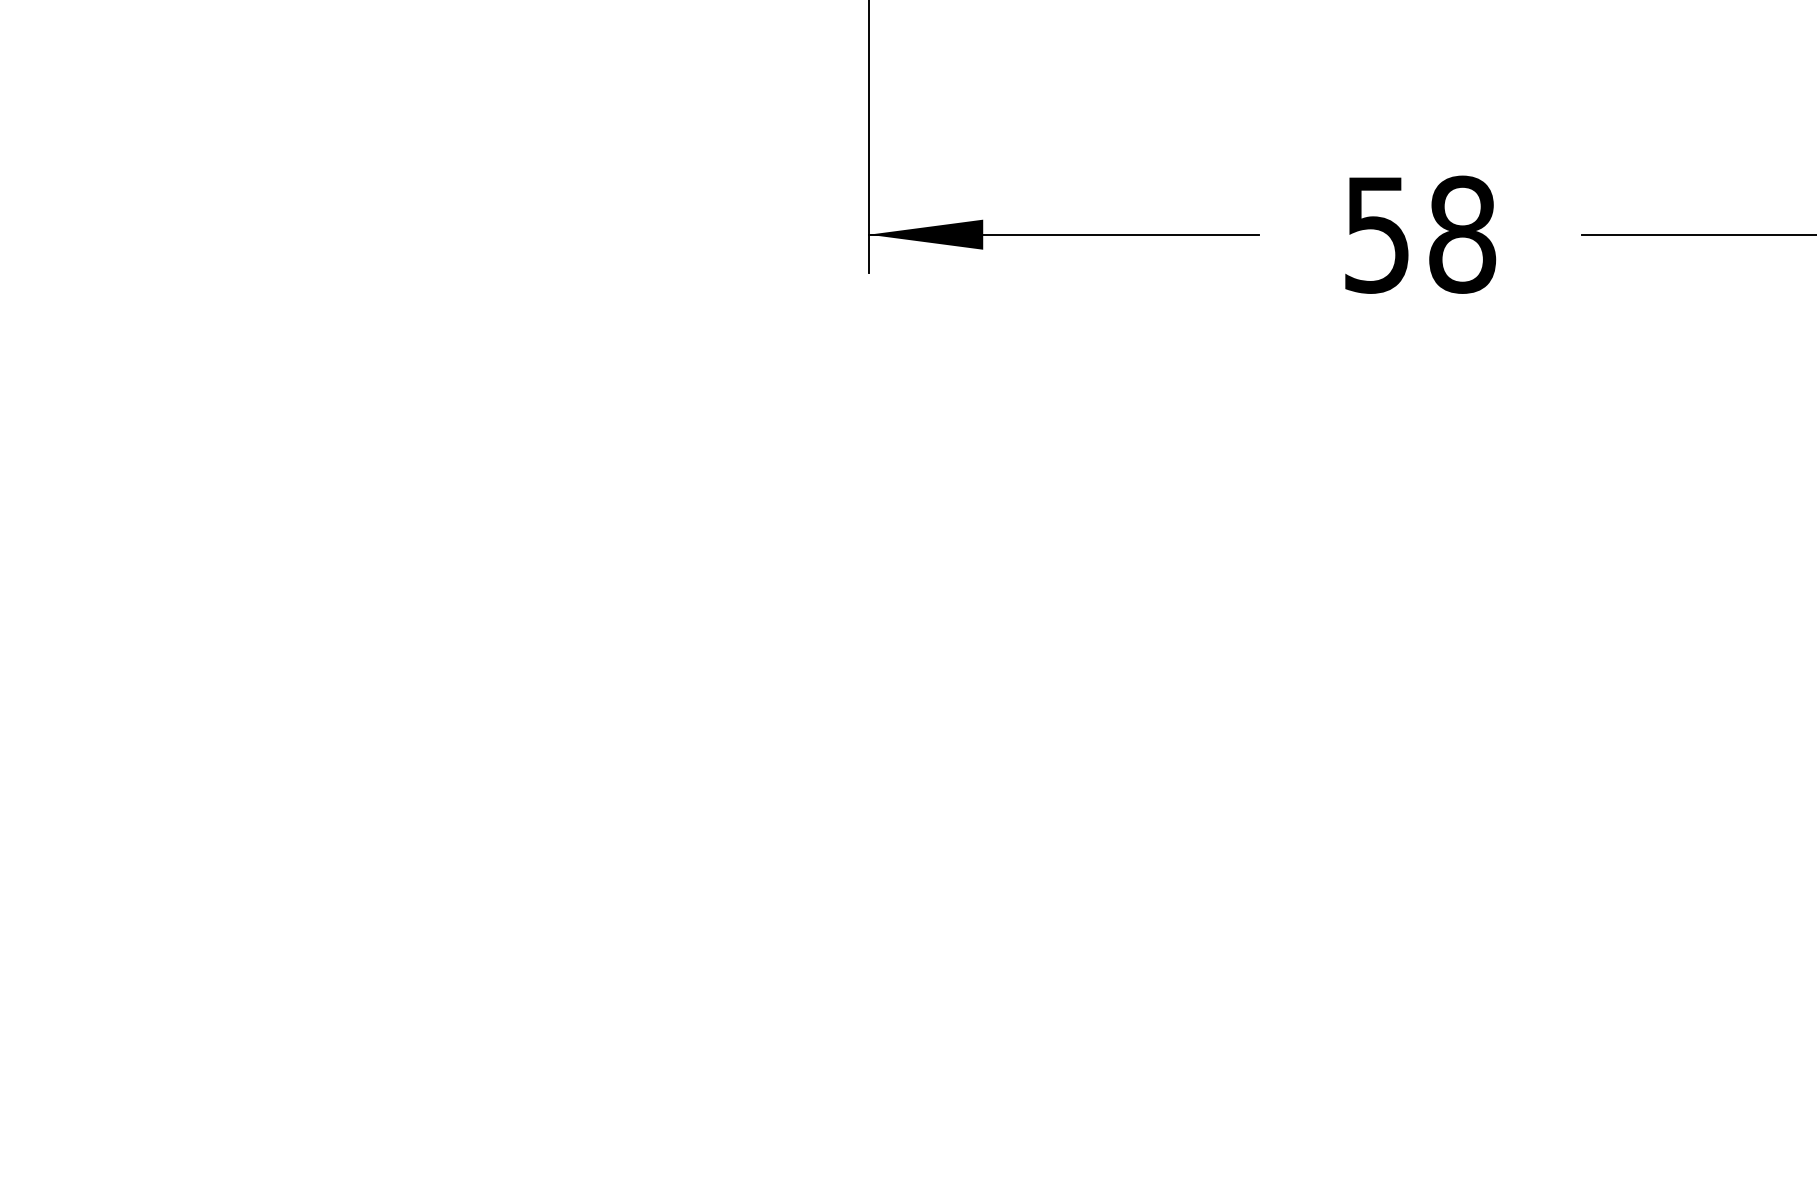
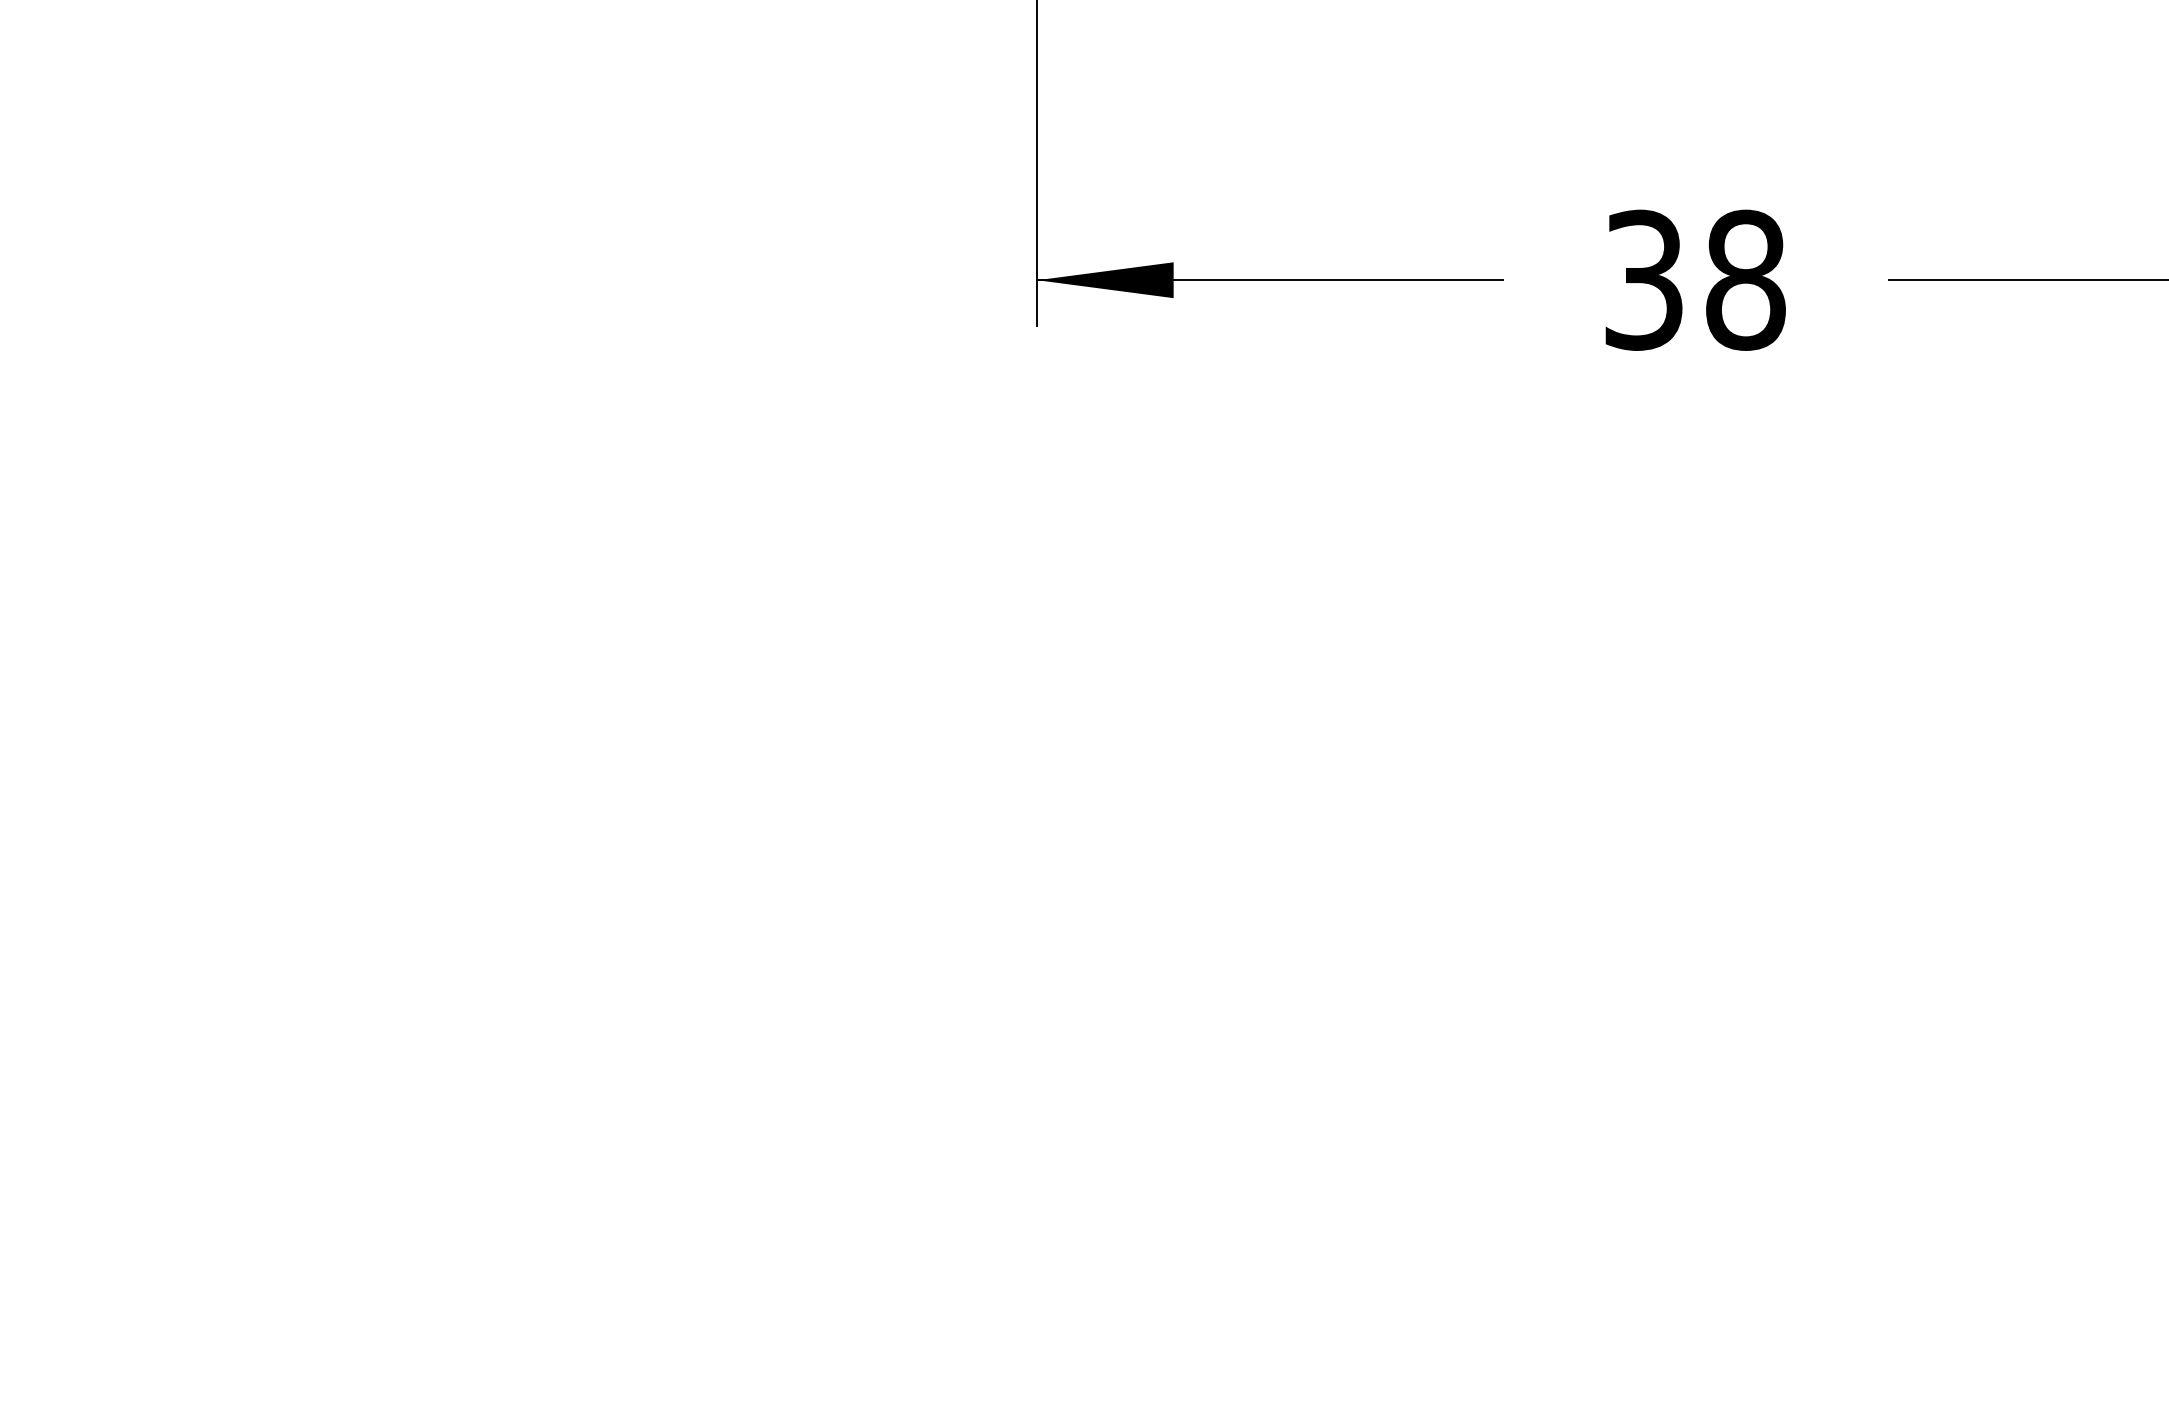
text: (1377, 234) -> (1644, 279), 58 -> 38

